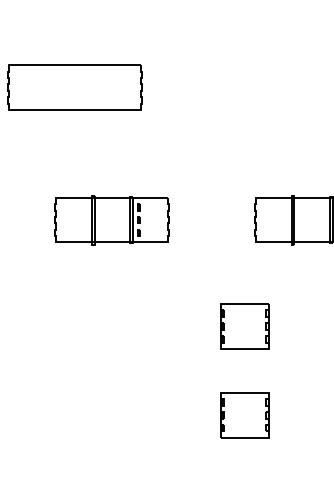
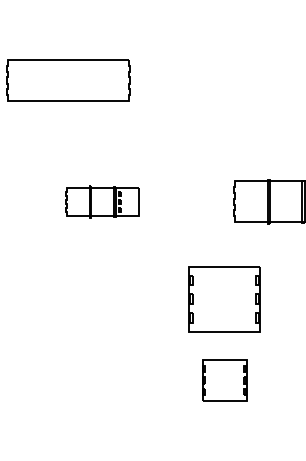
part: (111, 220) -> (102, 202), size x0.7
part: (244, 326) -> (223, 299), size x1.6

